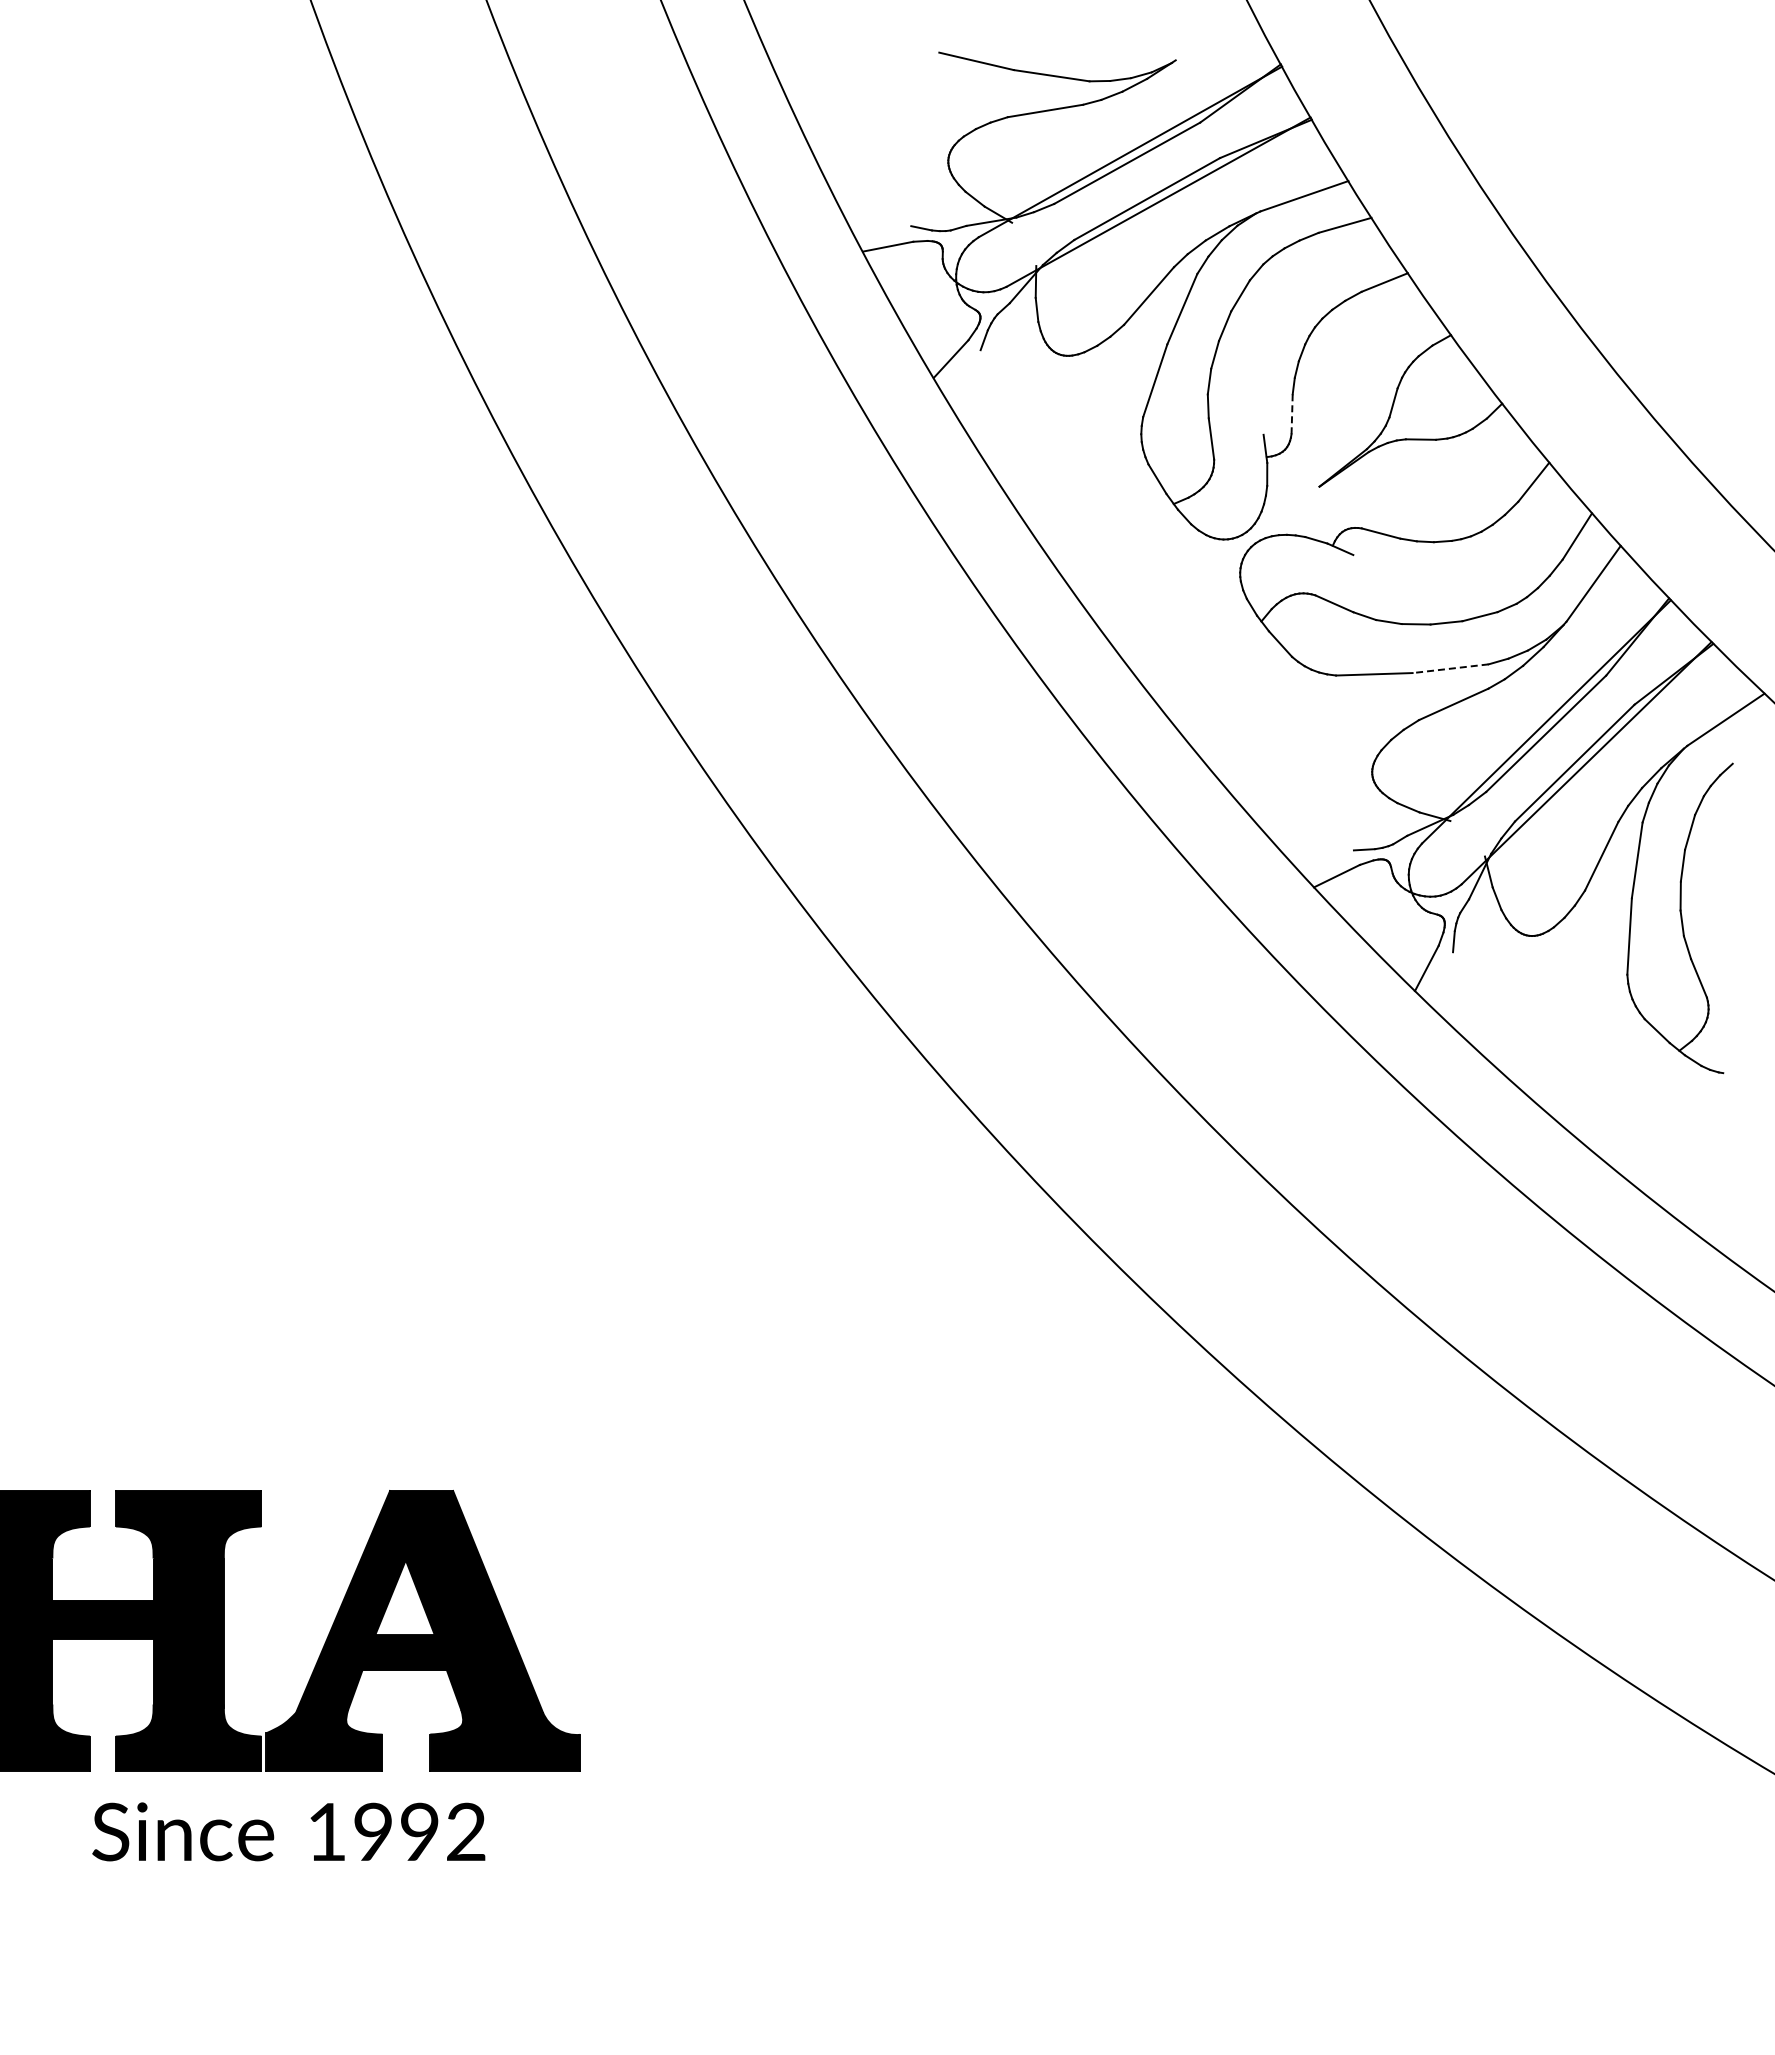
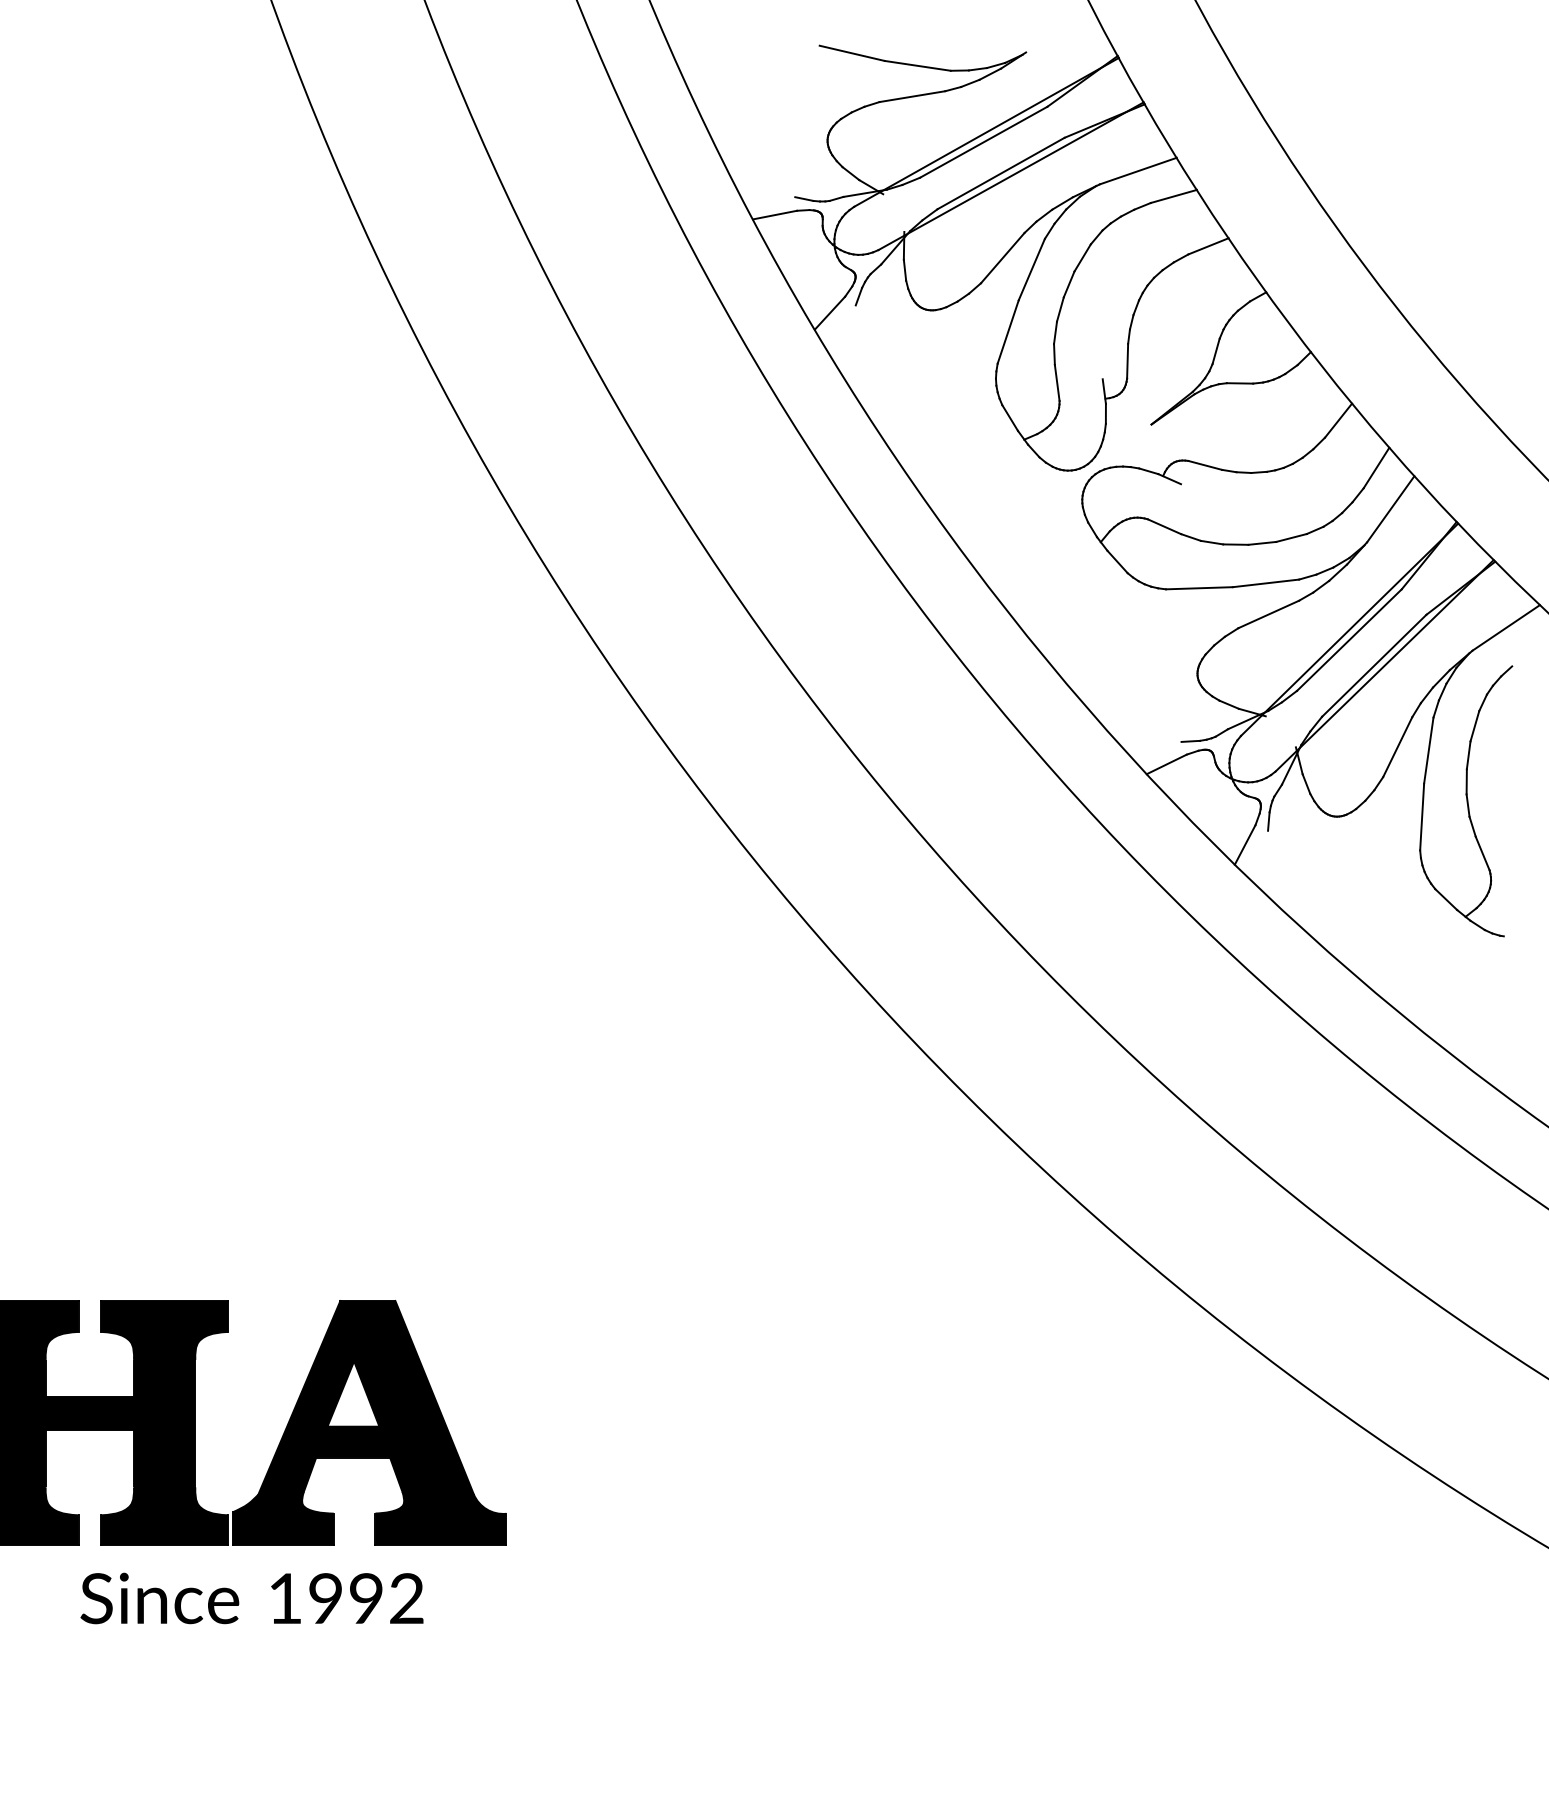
line: (1292, 414) -> (1127, 361), dashed -> solid
line: (1450, 668) -> (1265, 583), dashed -> solid

